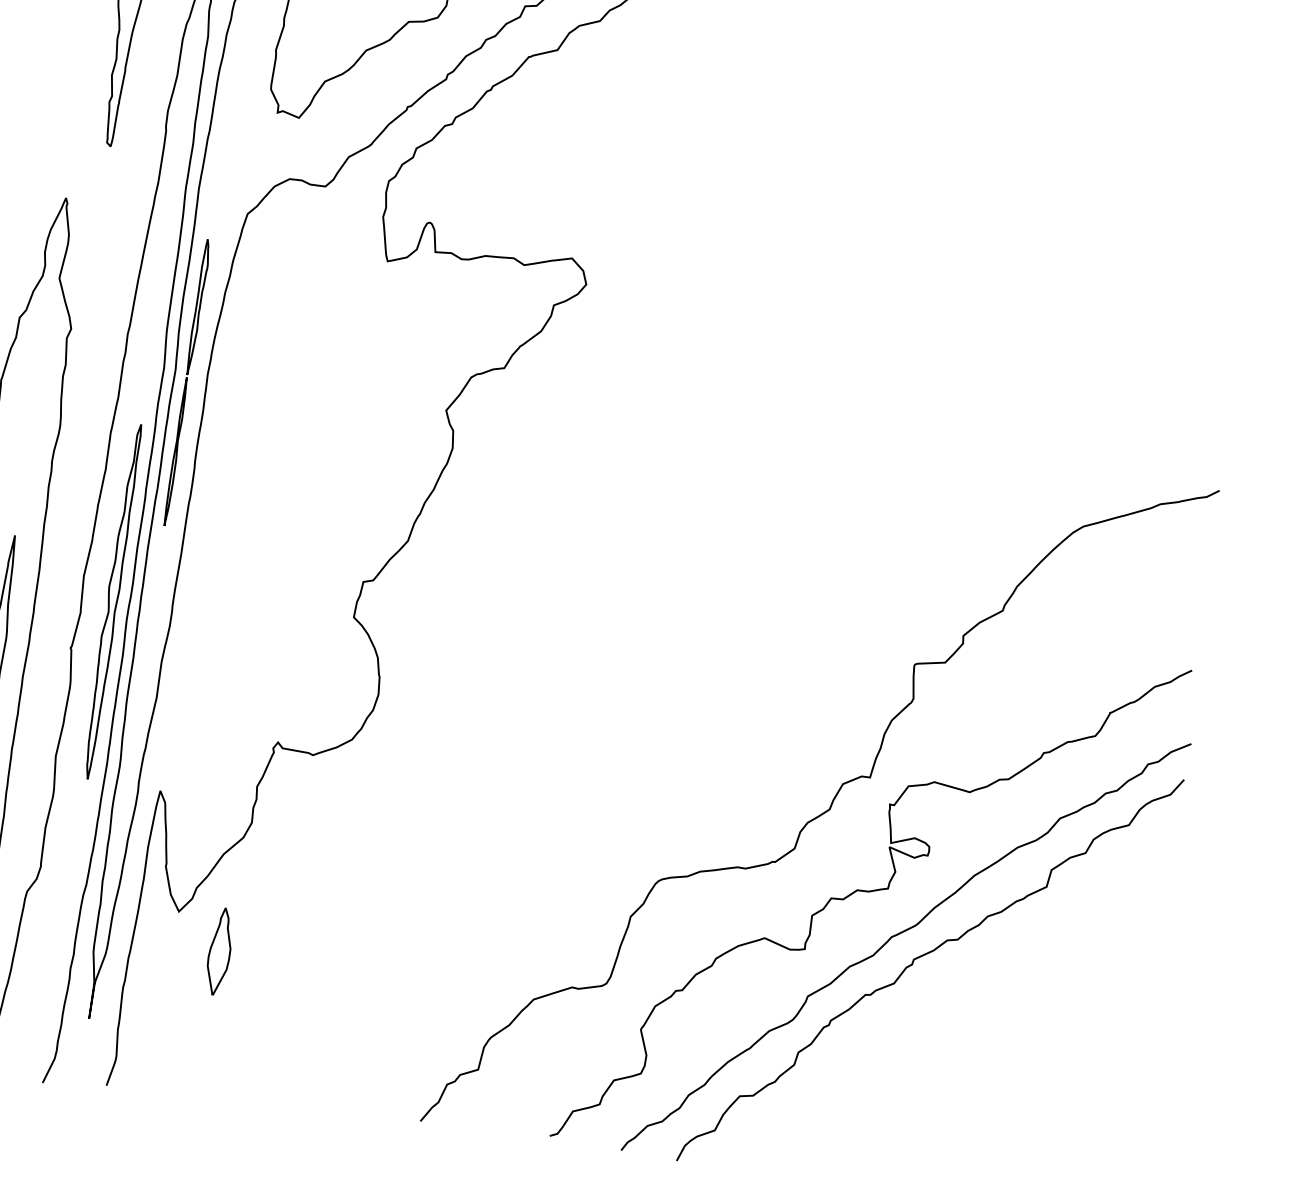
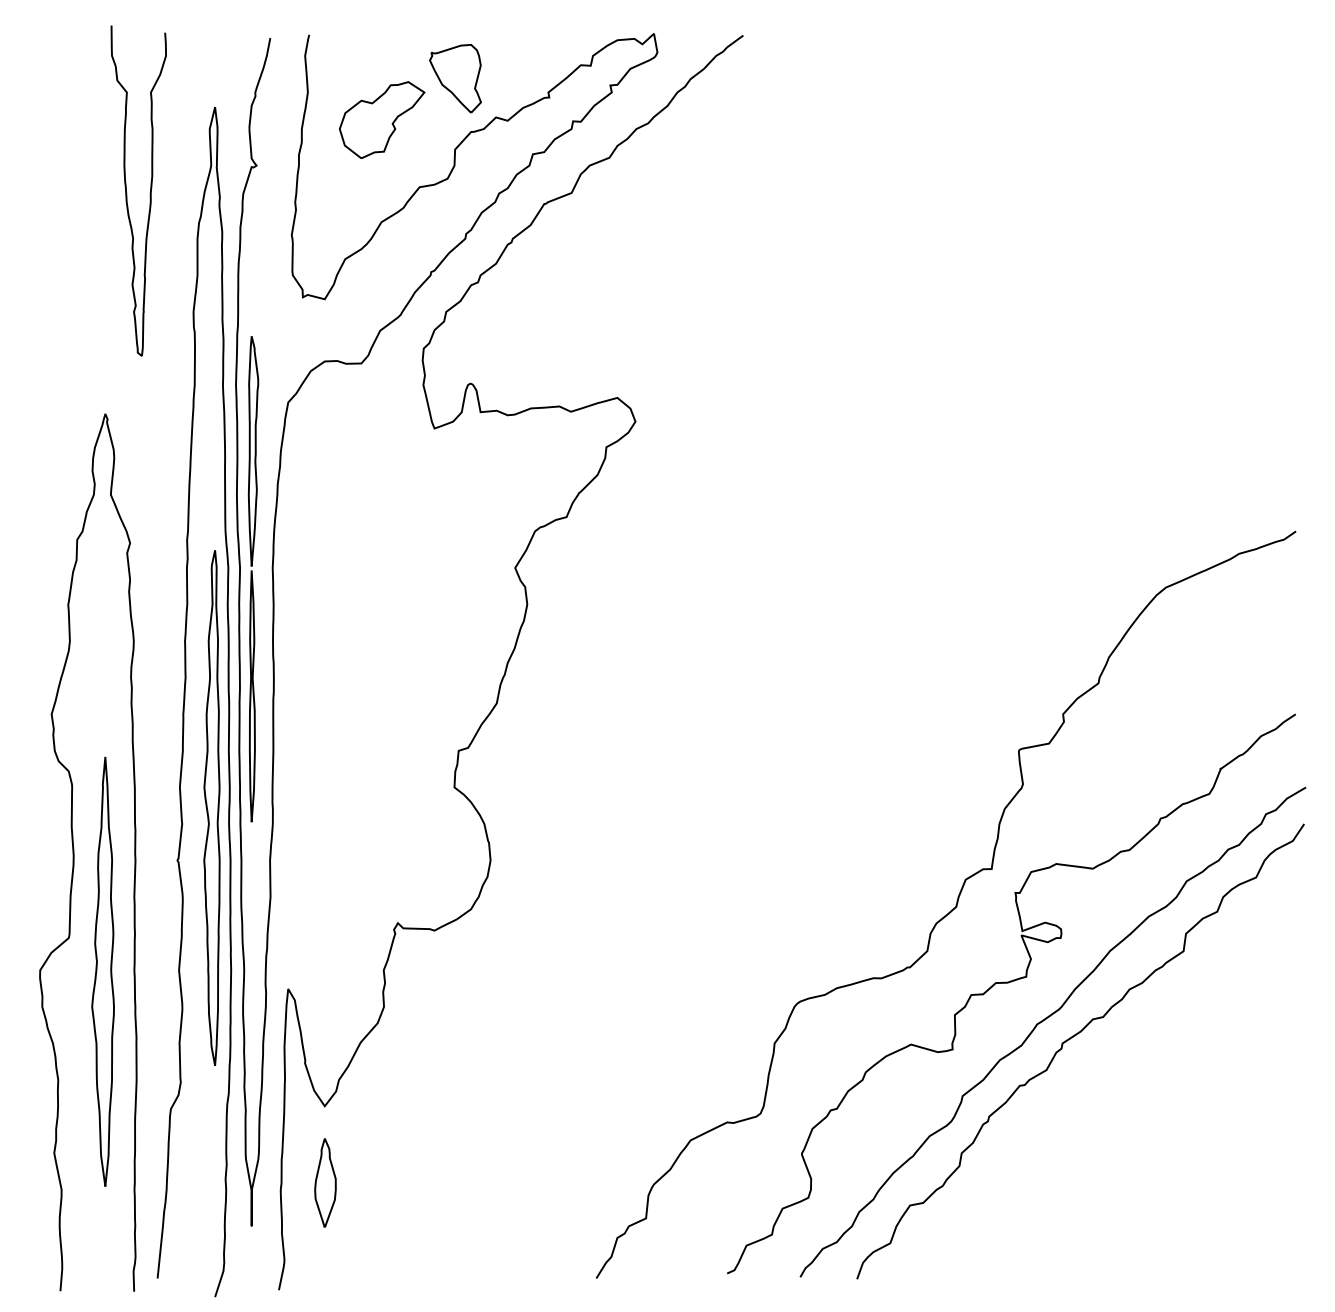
part: (187, 382) -> (253, 579), size x1.67
part: (111, 600) -> (211, 807), size x1.43
part: (219, 951) -> (325, 1182), moved

